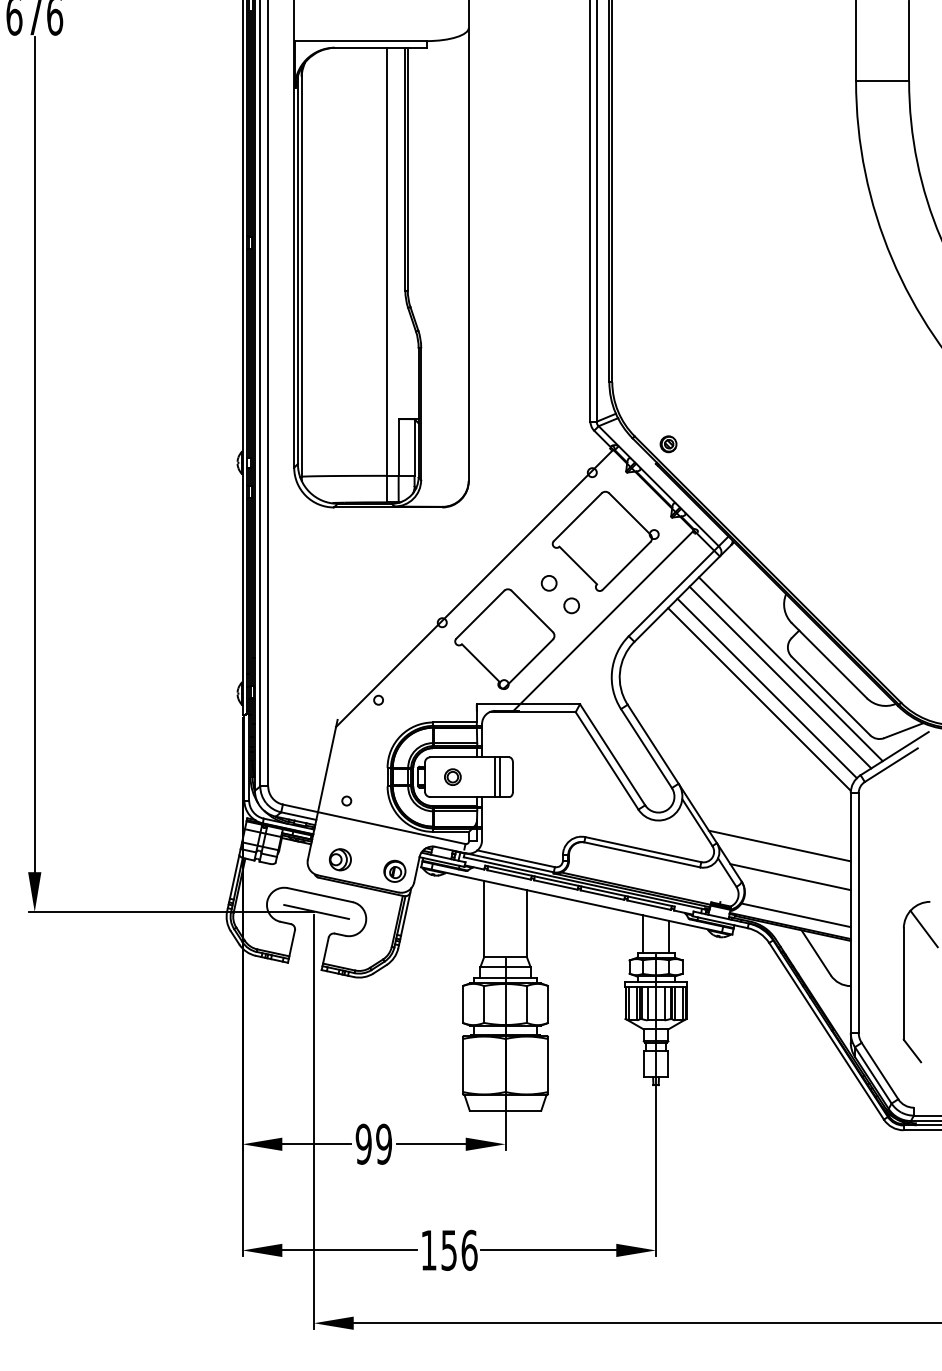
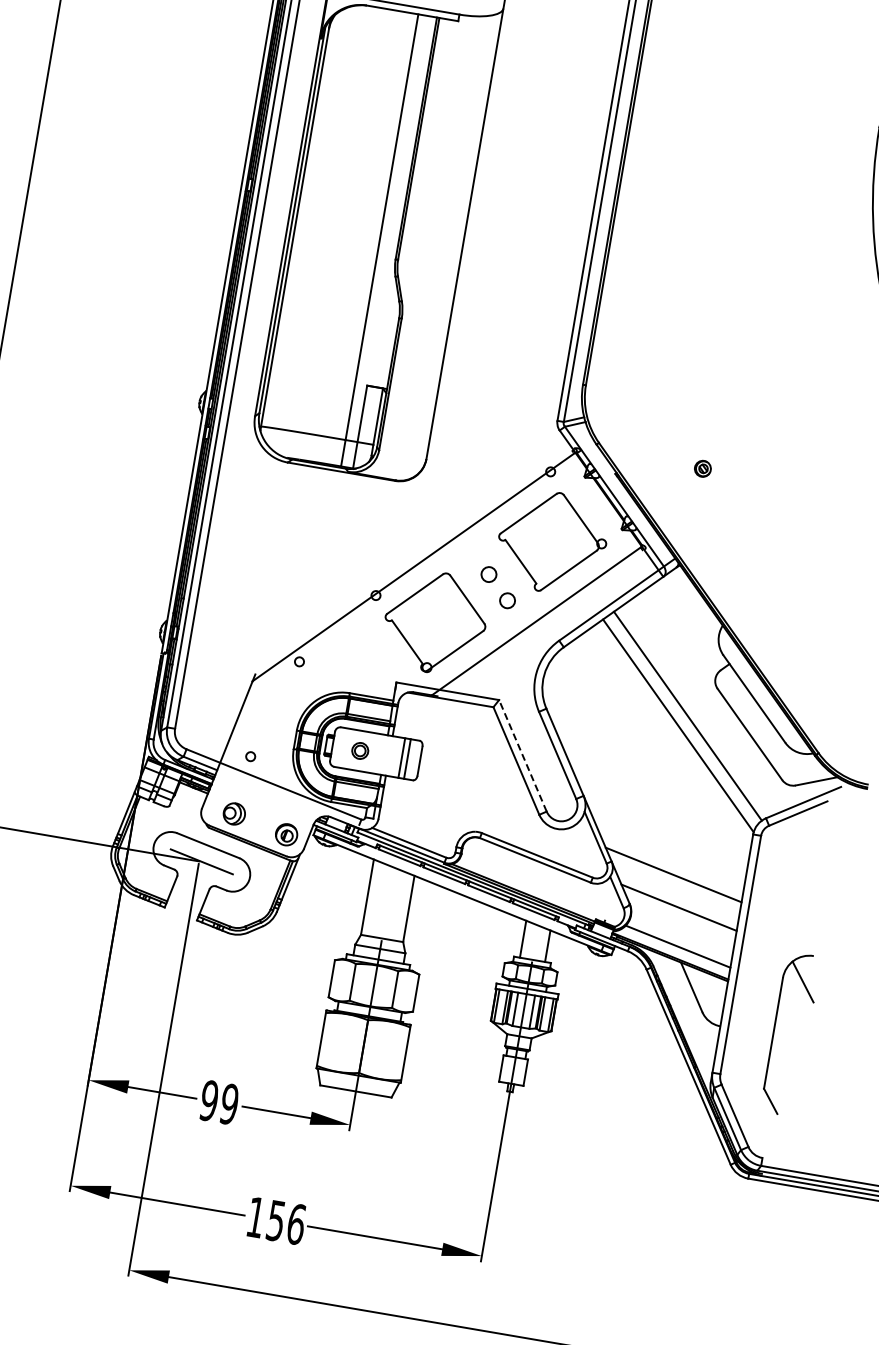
part: (668, 444) -> (702, 469), moved
line: (790, 669) -> (714, 701), removed
line: (780, 677) -> (702, 707), removed
line: (612, 754) -> (522, 755), solid -> dashed

